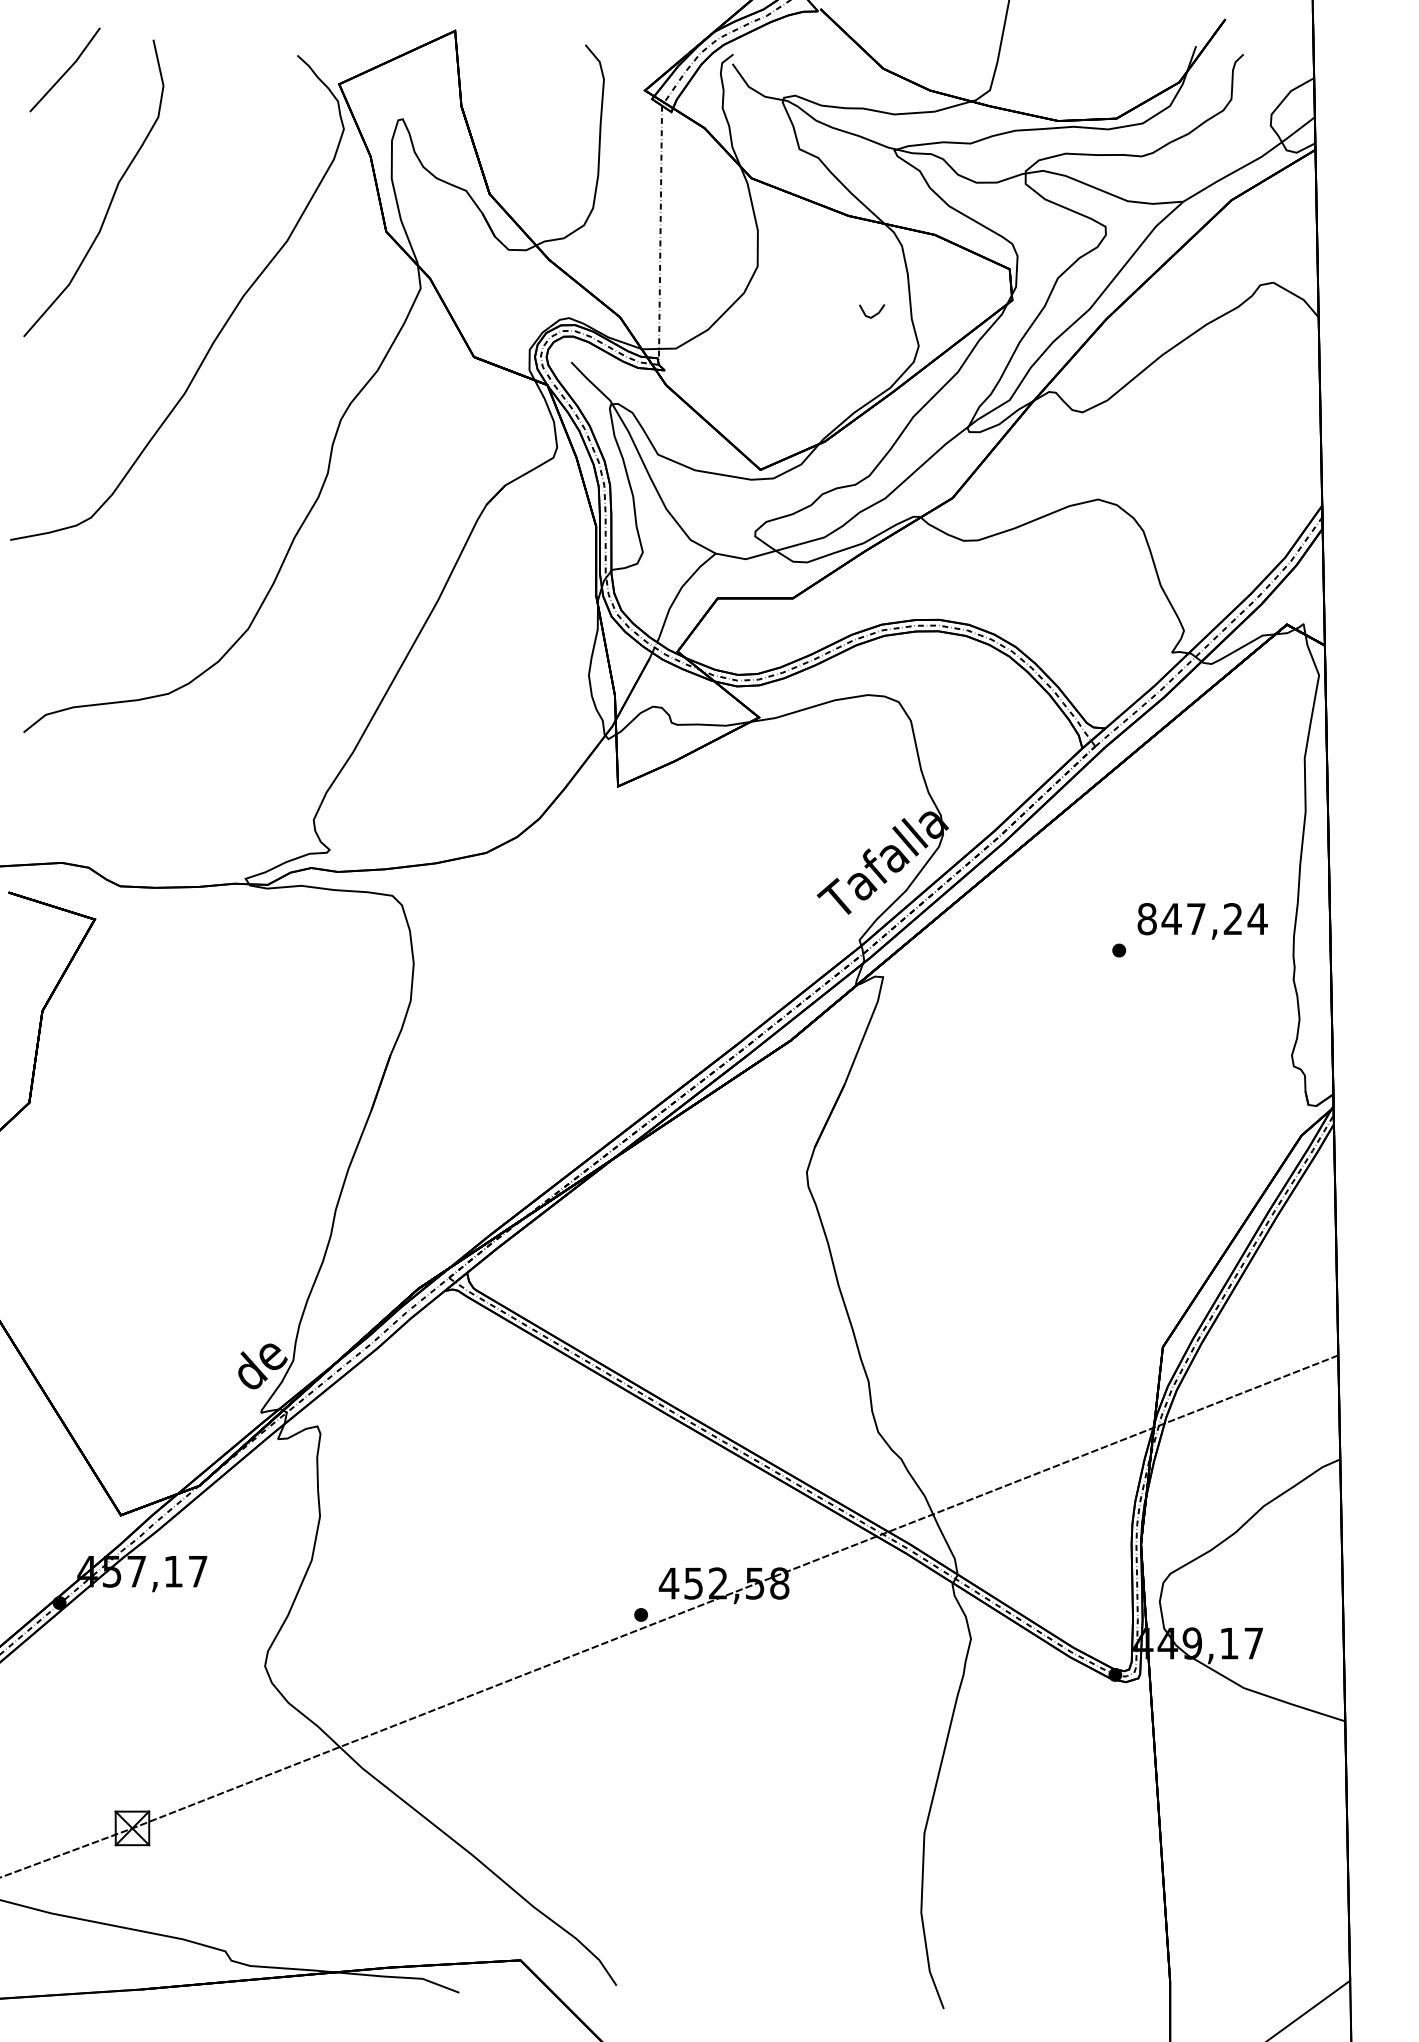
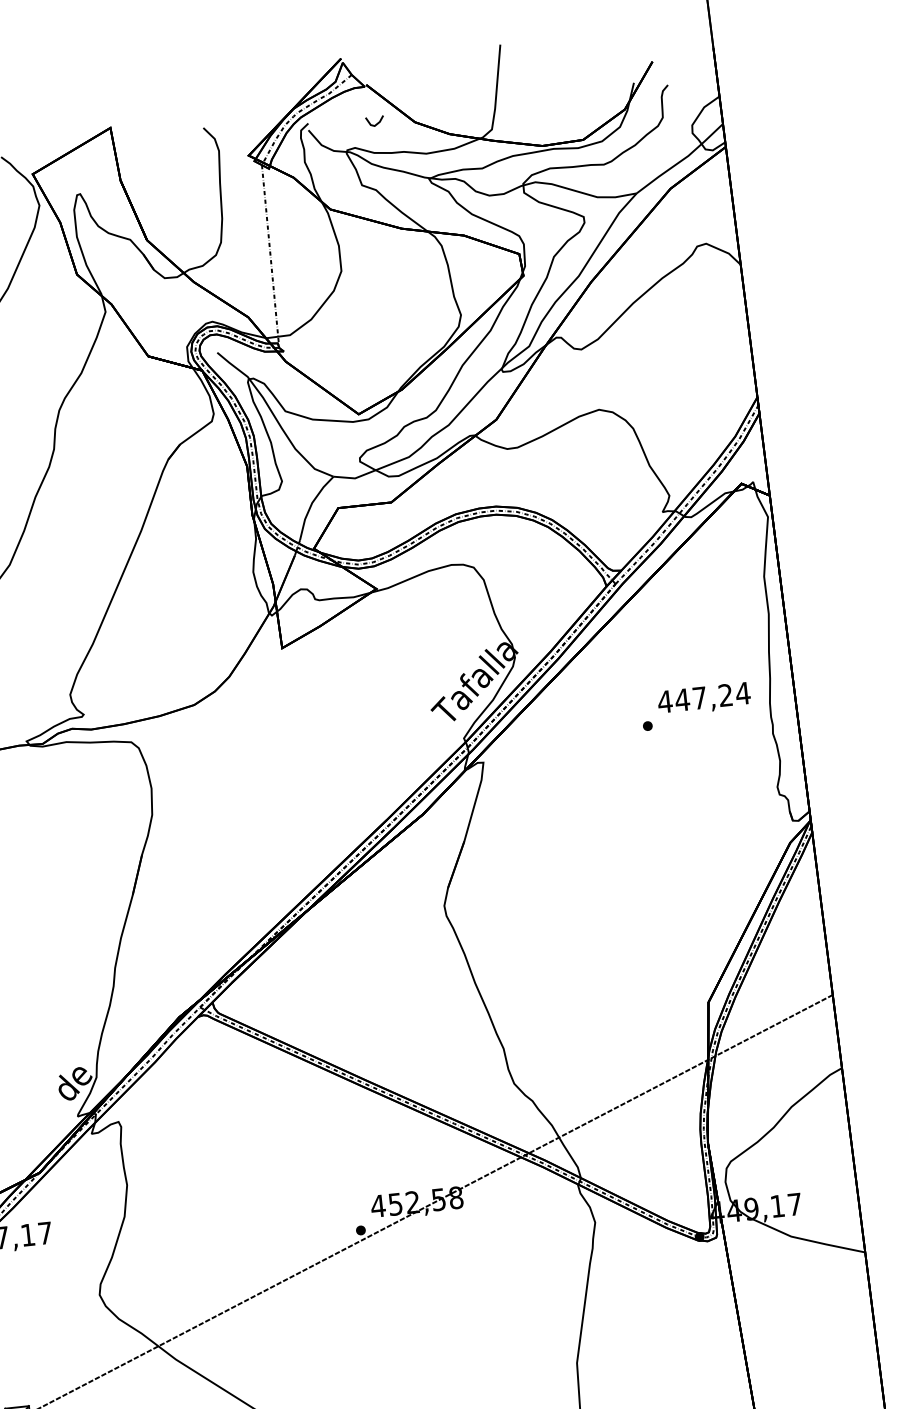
line: (874, 314) -> (376, 123), moved
text: (1146, 919) -> (664, 702), 847,24 -> 447,24

